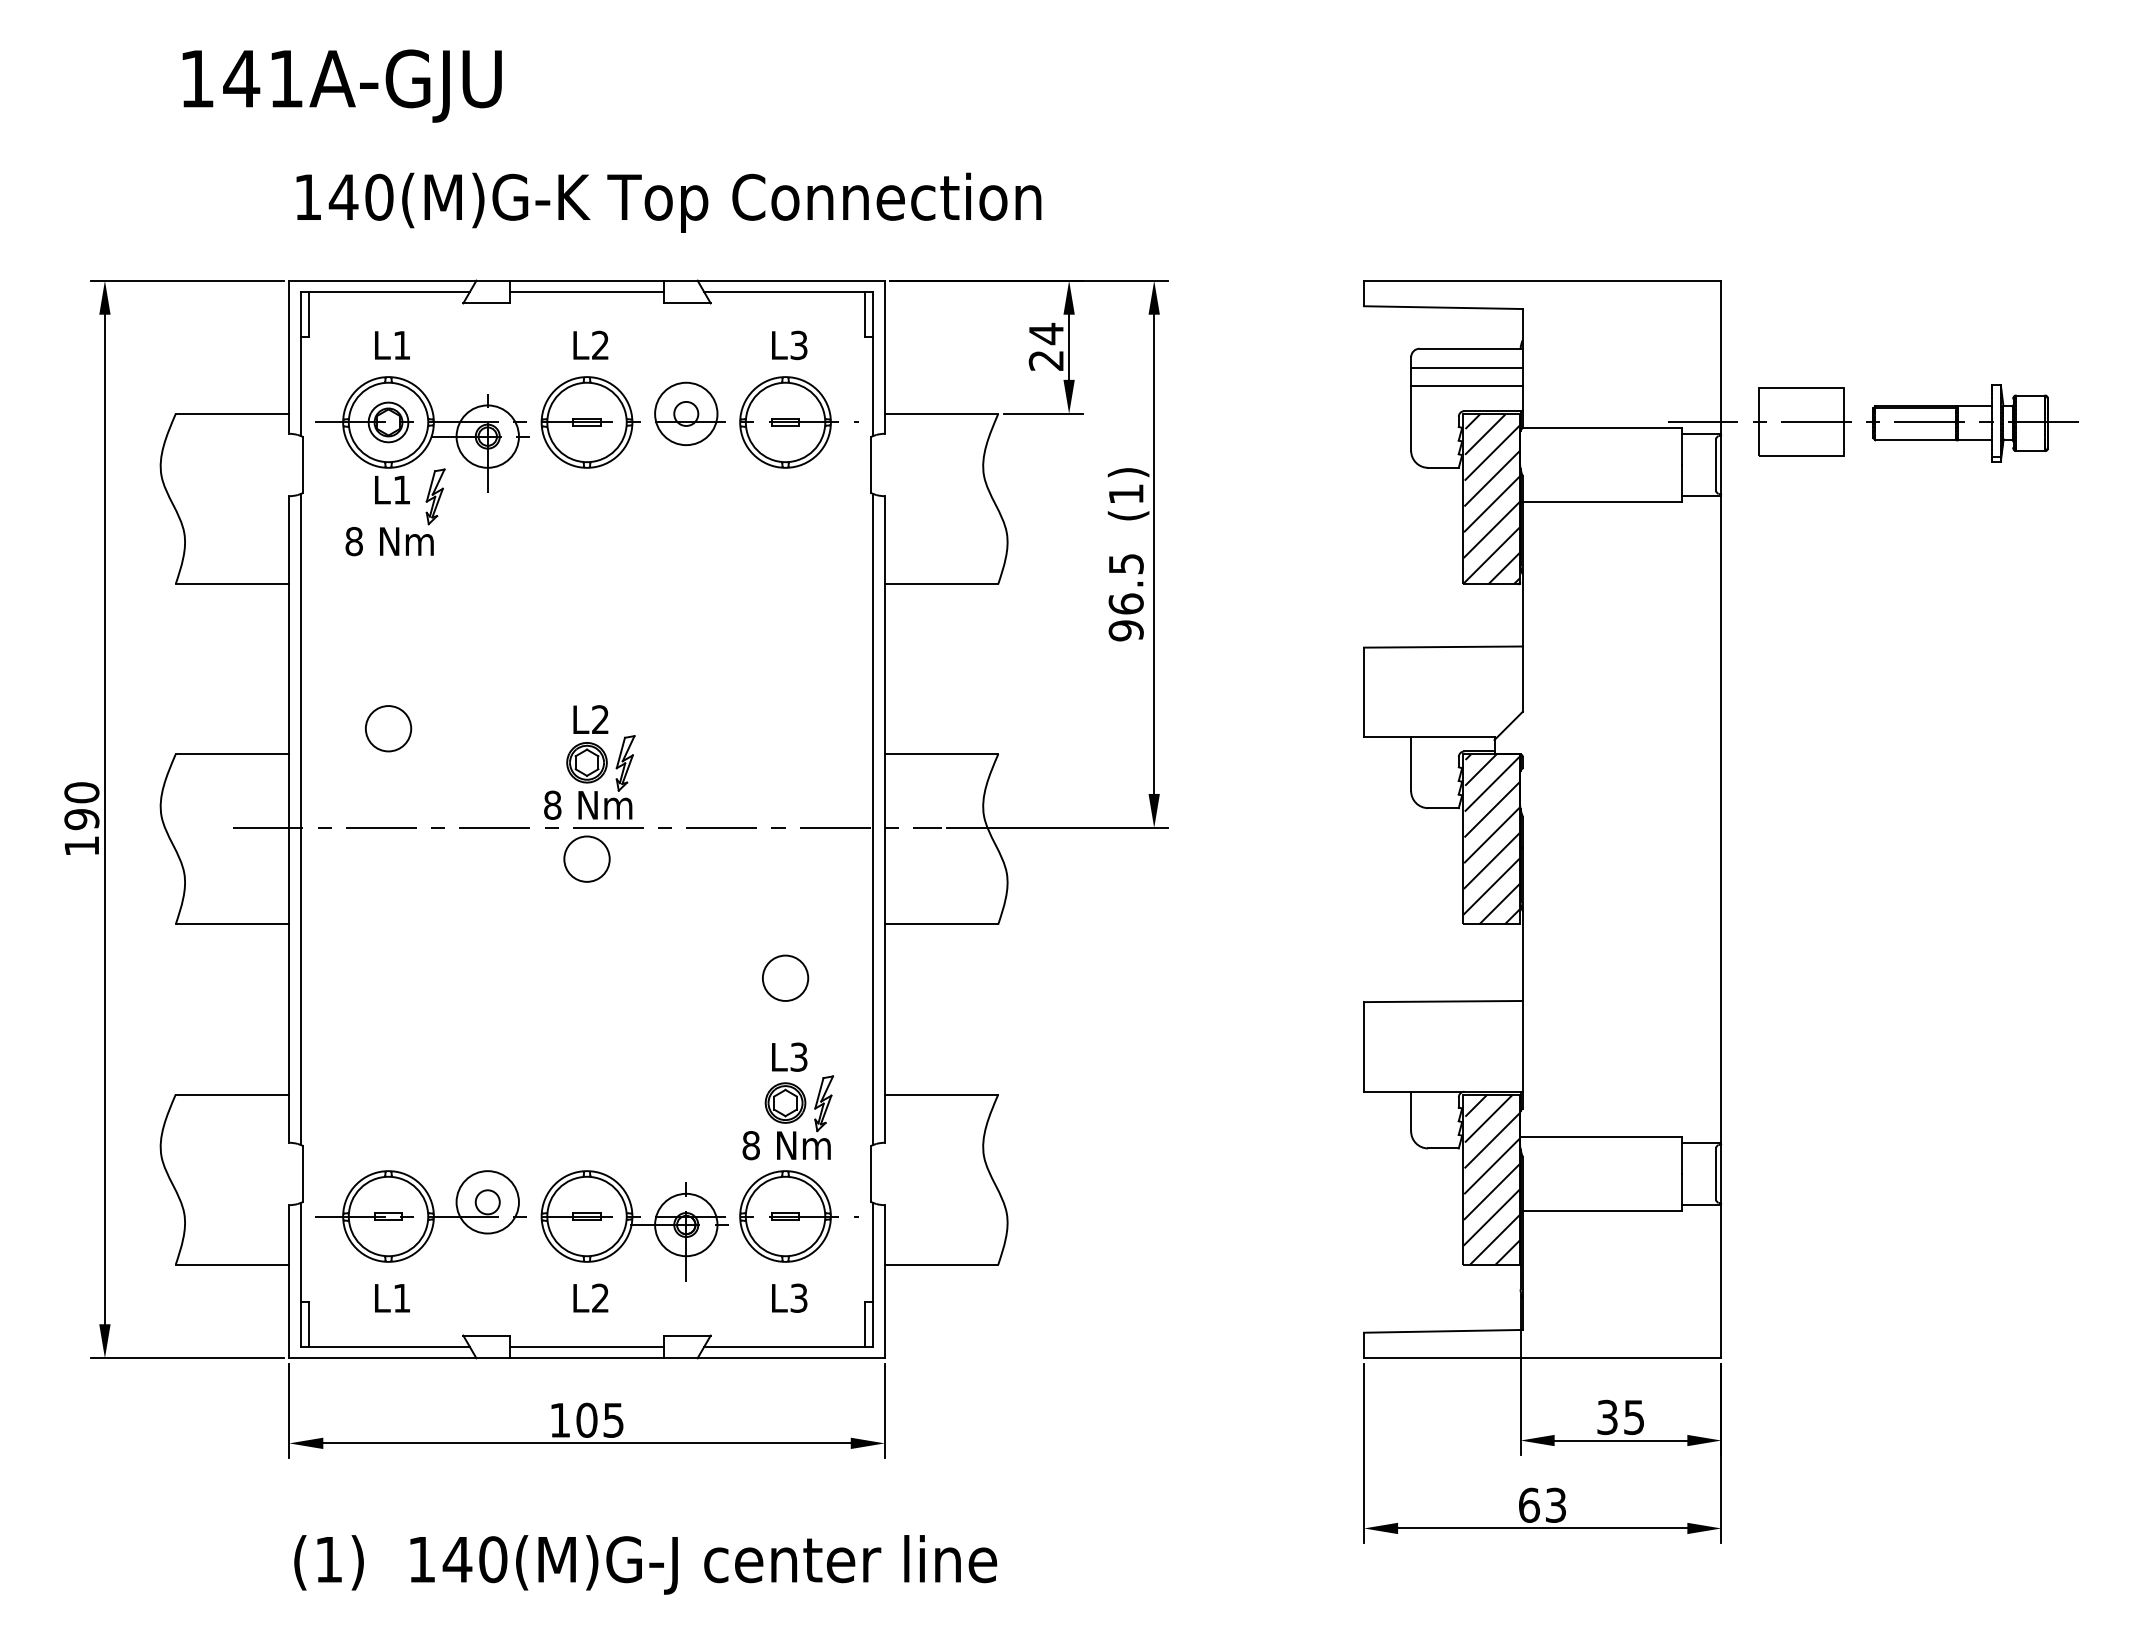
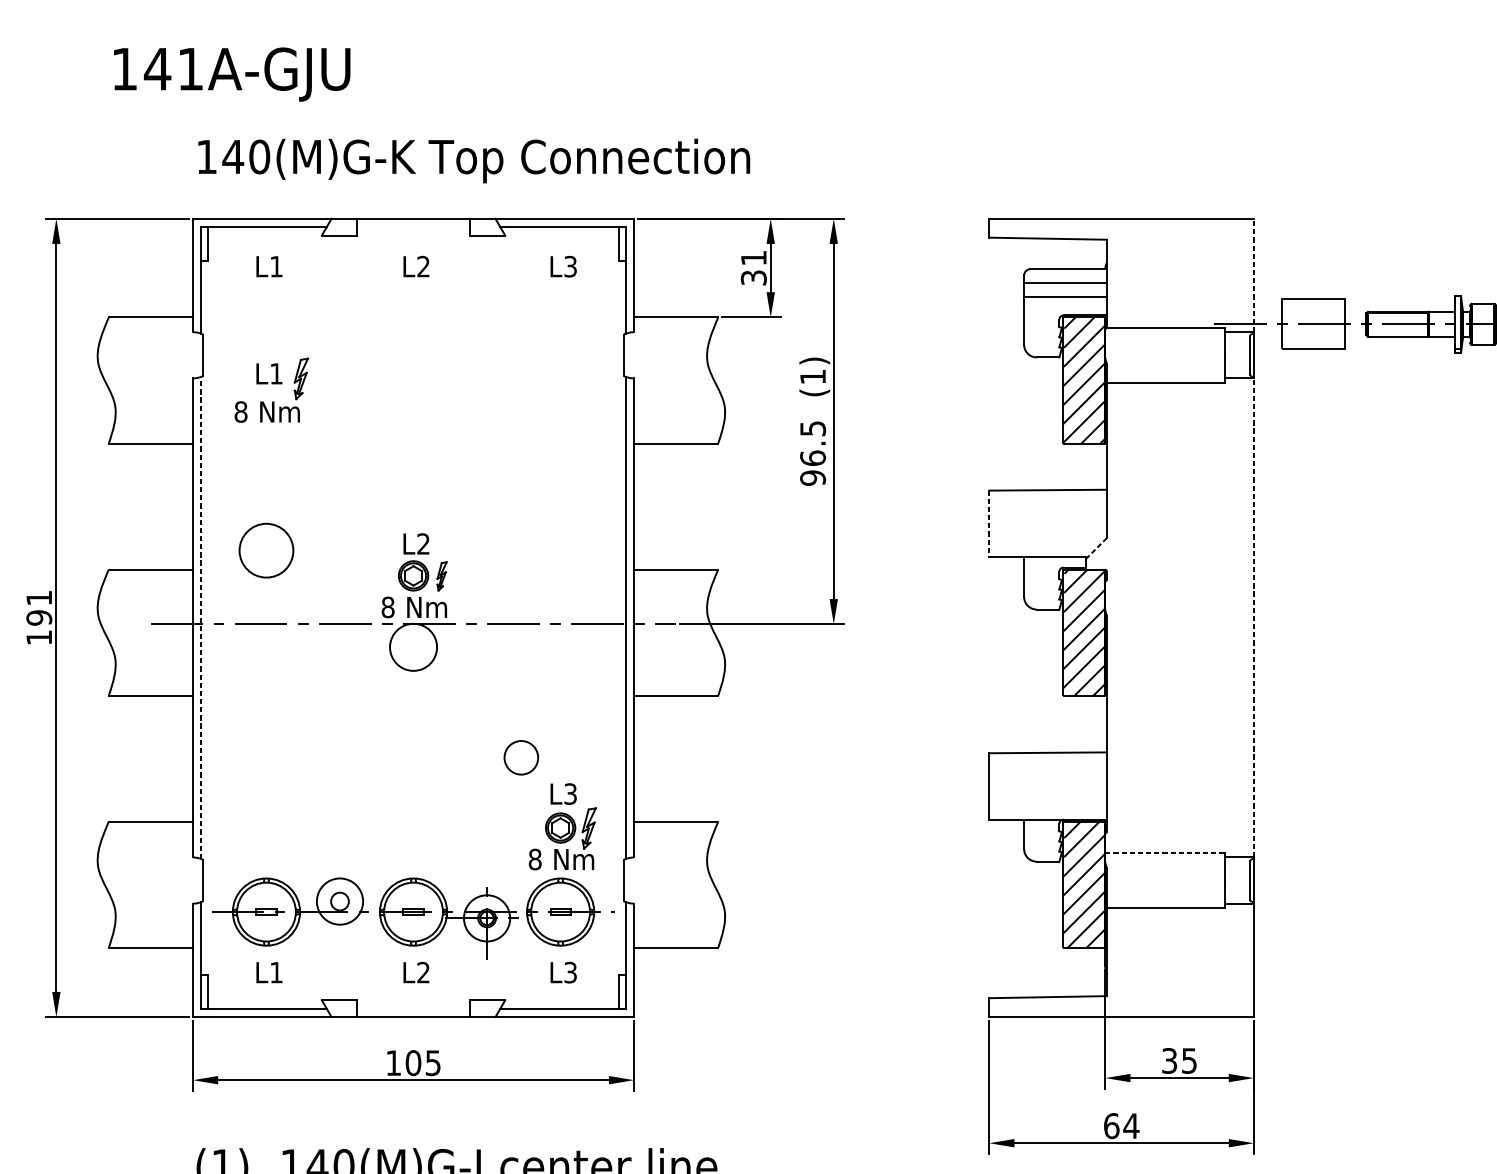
line: (586, 292) -> (413, 227), removed
text: (1046, 346) -> (753, 267), 24 -> 31
line: (1721, 357) -> (1254, 275), solid -> dashed
part: (586, 434) -> (413, 332), removed
line: (1364, 692) -> (989, 523), solid -> dashed
line: (1508, 726) -> (1096, 549), solid -> dashed
circle: (388, 728) -> (266, 550), size x1.6
part: (625, 763) -> (442, 576), size x0.7
text: (81, 792) -> (38, 597), 190 -> 191
line: (300, 818) -> (201, 617), solid -> dashed
line: (1721, 818) -> (1254, 617), solid -> dashed
circle: (586, 858) -> (413, 646), size x1.4
circle: (785, 977) -> (521, 757), moved
line: (1600, 1137) -> (1164, 853), solid -> dashed
line: (586, 1346) -> (413, 1008), removed
text: (1555, 1504) -> (1131, 1125), 63 -> 64

